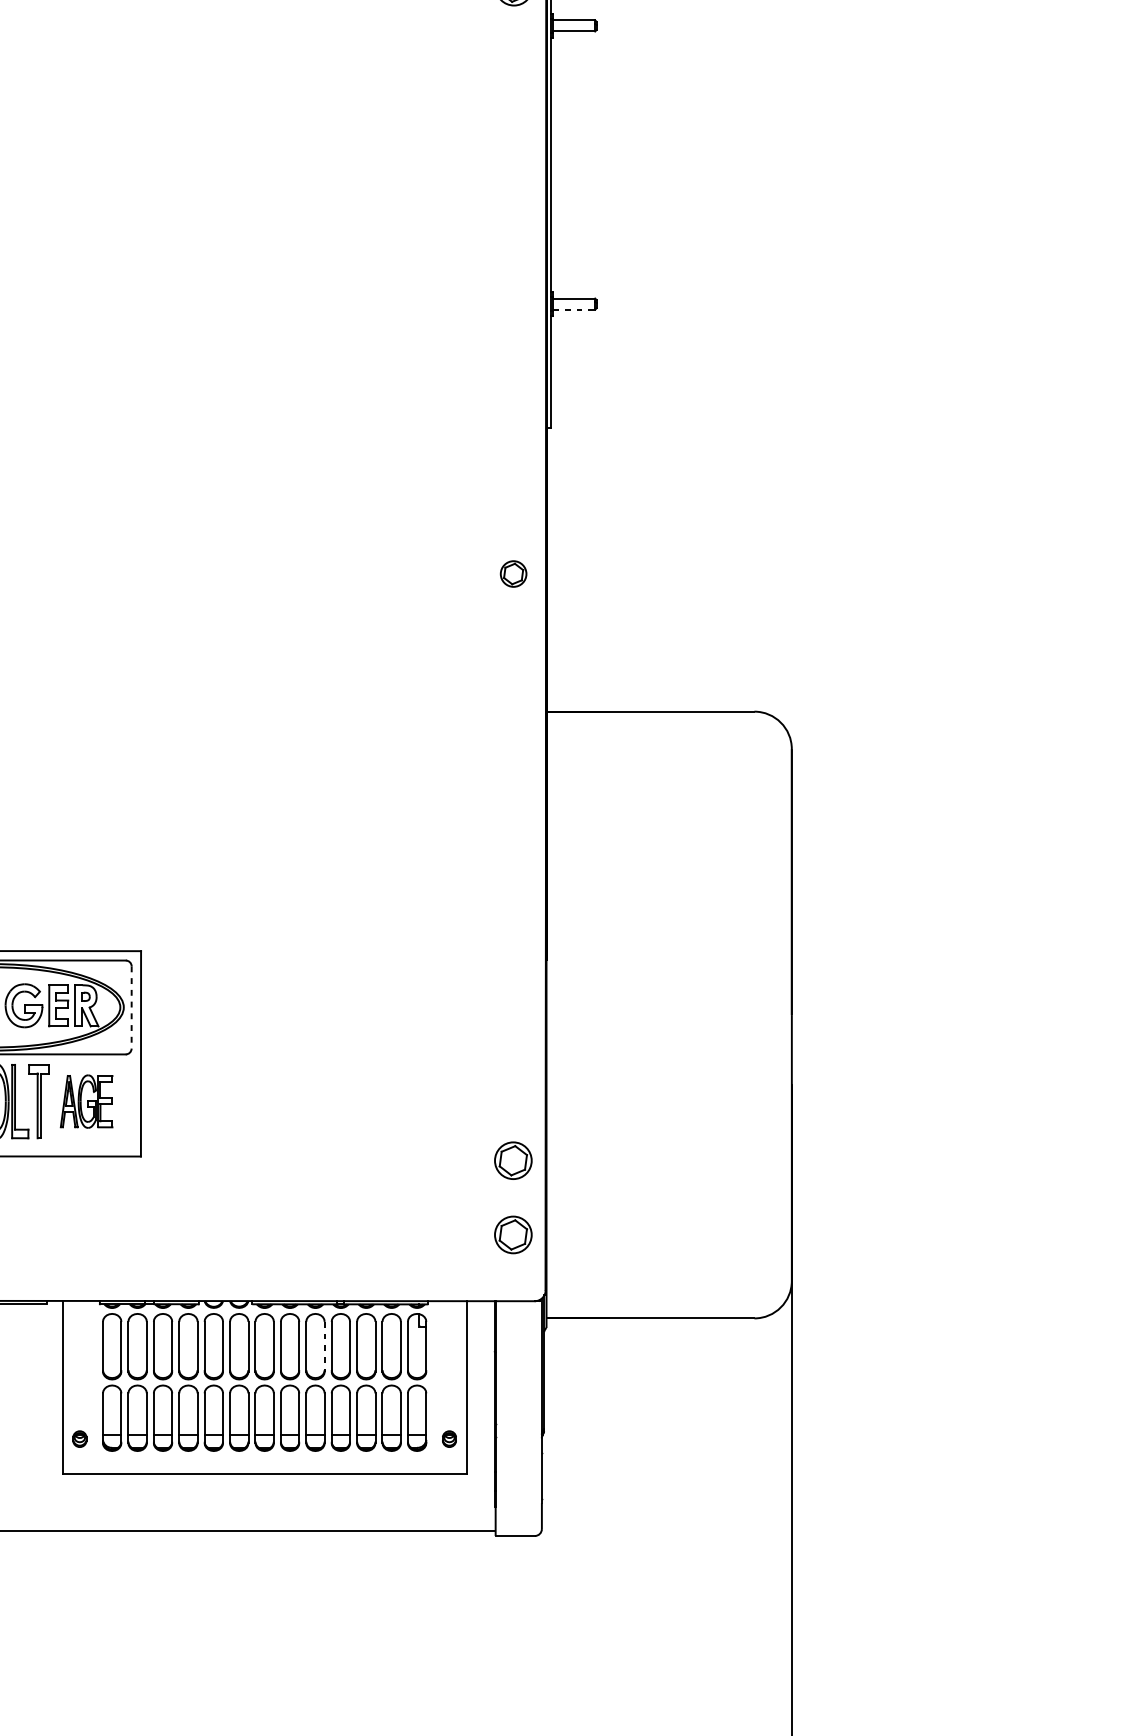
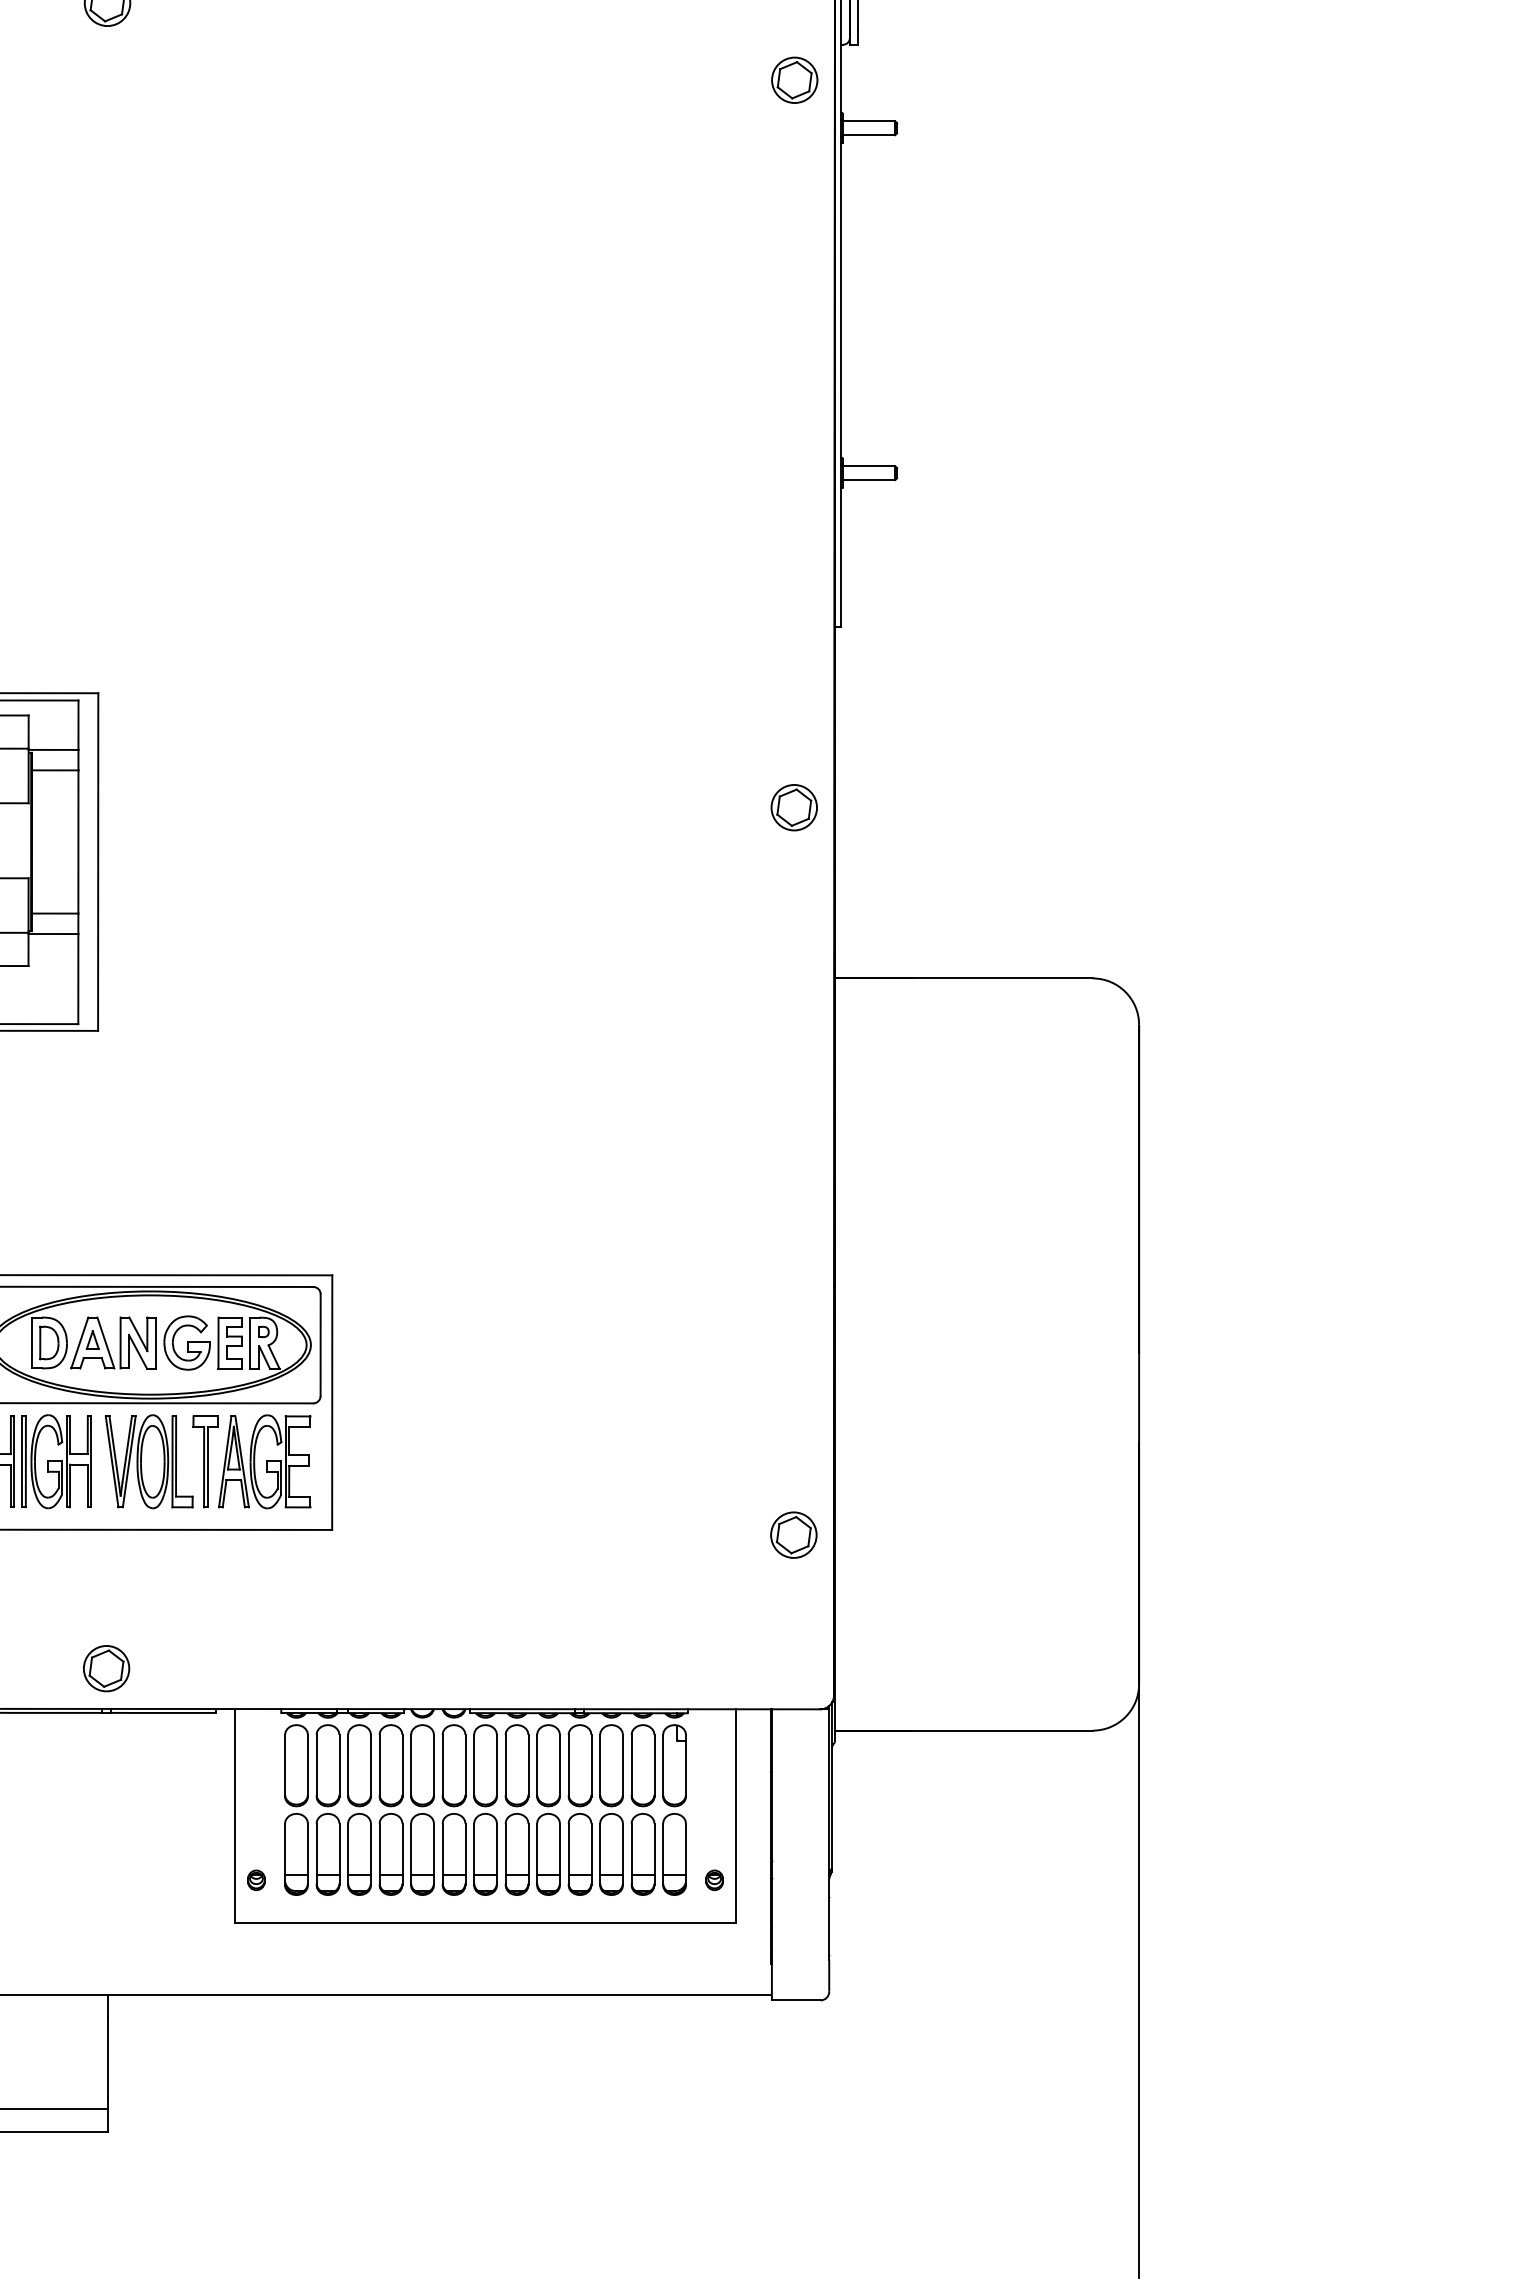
line: (574, 310) -> (869, 480), dashed -> solid
part: (513, 573) -> (793, 807), size x1.43
line: (131, 1007) -> (320, 1345), dashed -> solid
part: (86, 1101) -> (264, 1461), size x1.43
part: (513, 1234) -> (793, 1626), removed
line: (325, 1346) -> (560, 1765), dashed -> solid

